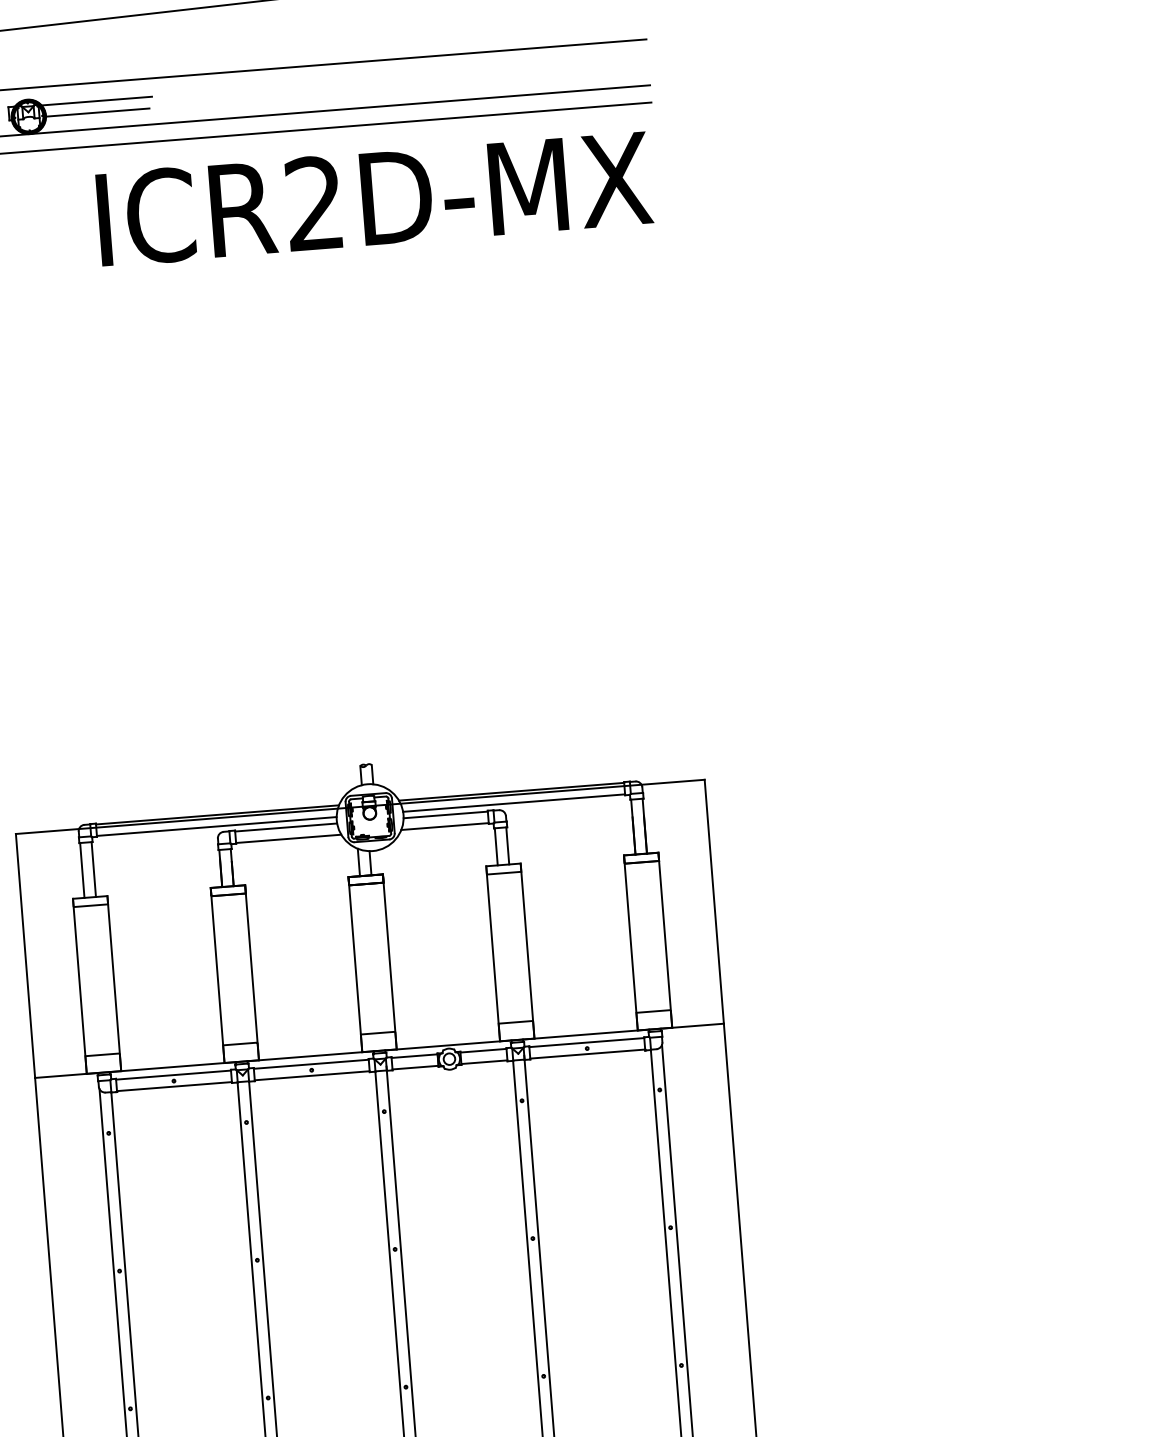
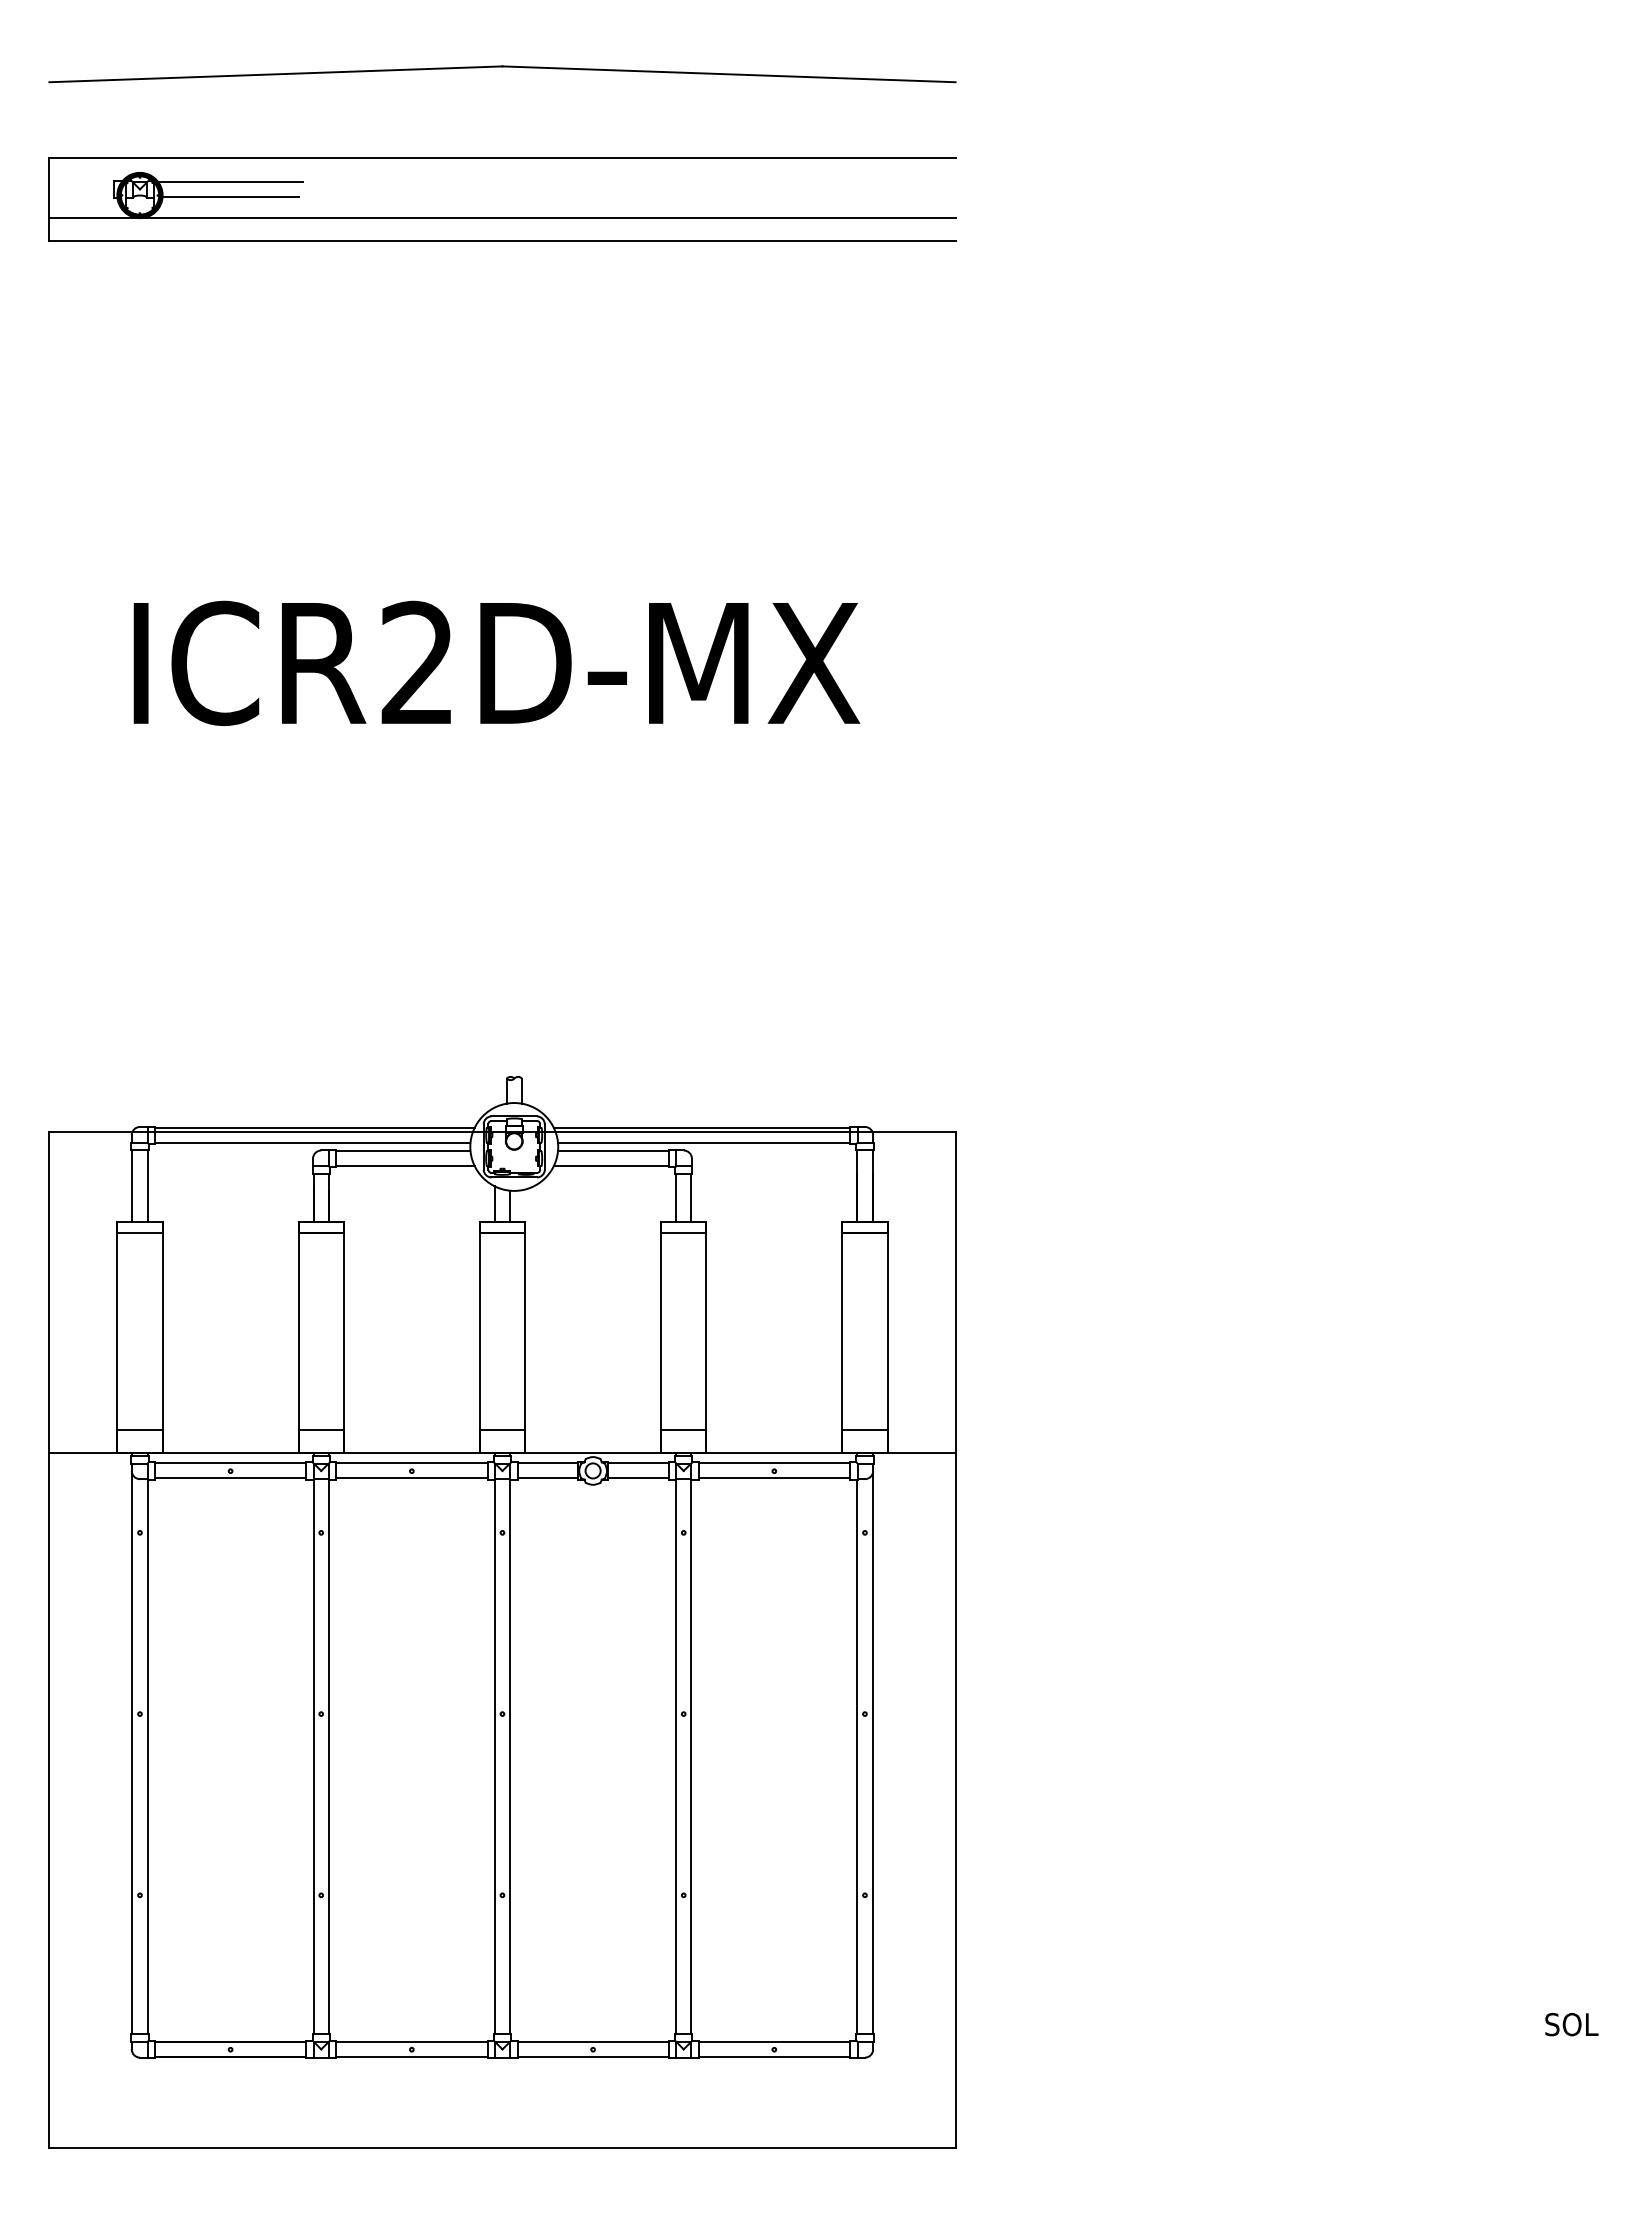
text: (374, 199) -> (496, 663), moved

